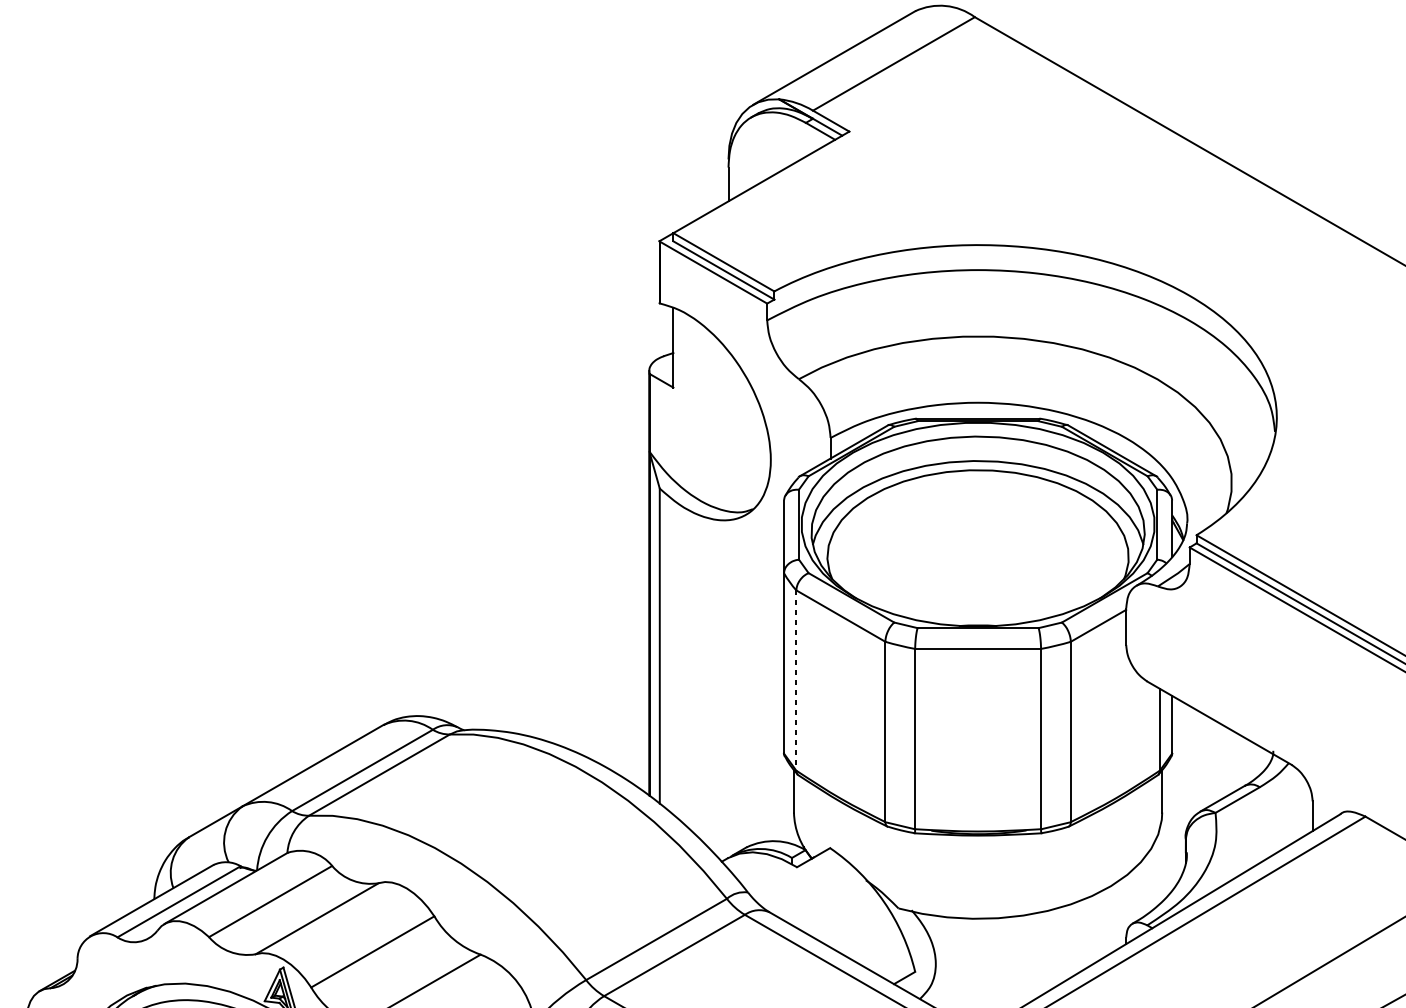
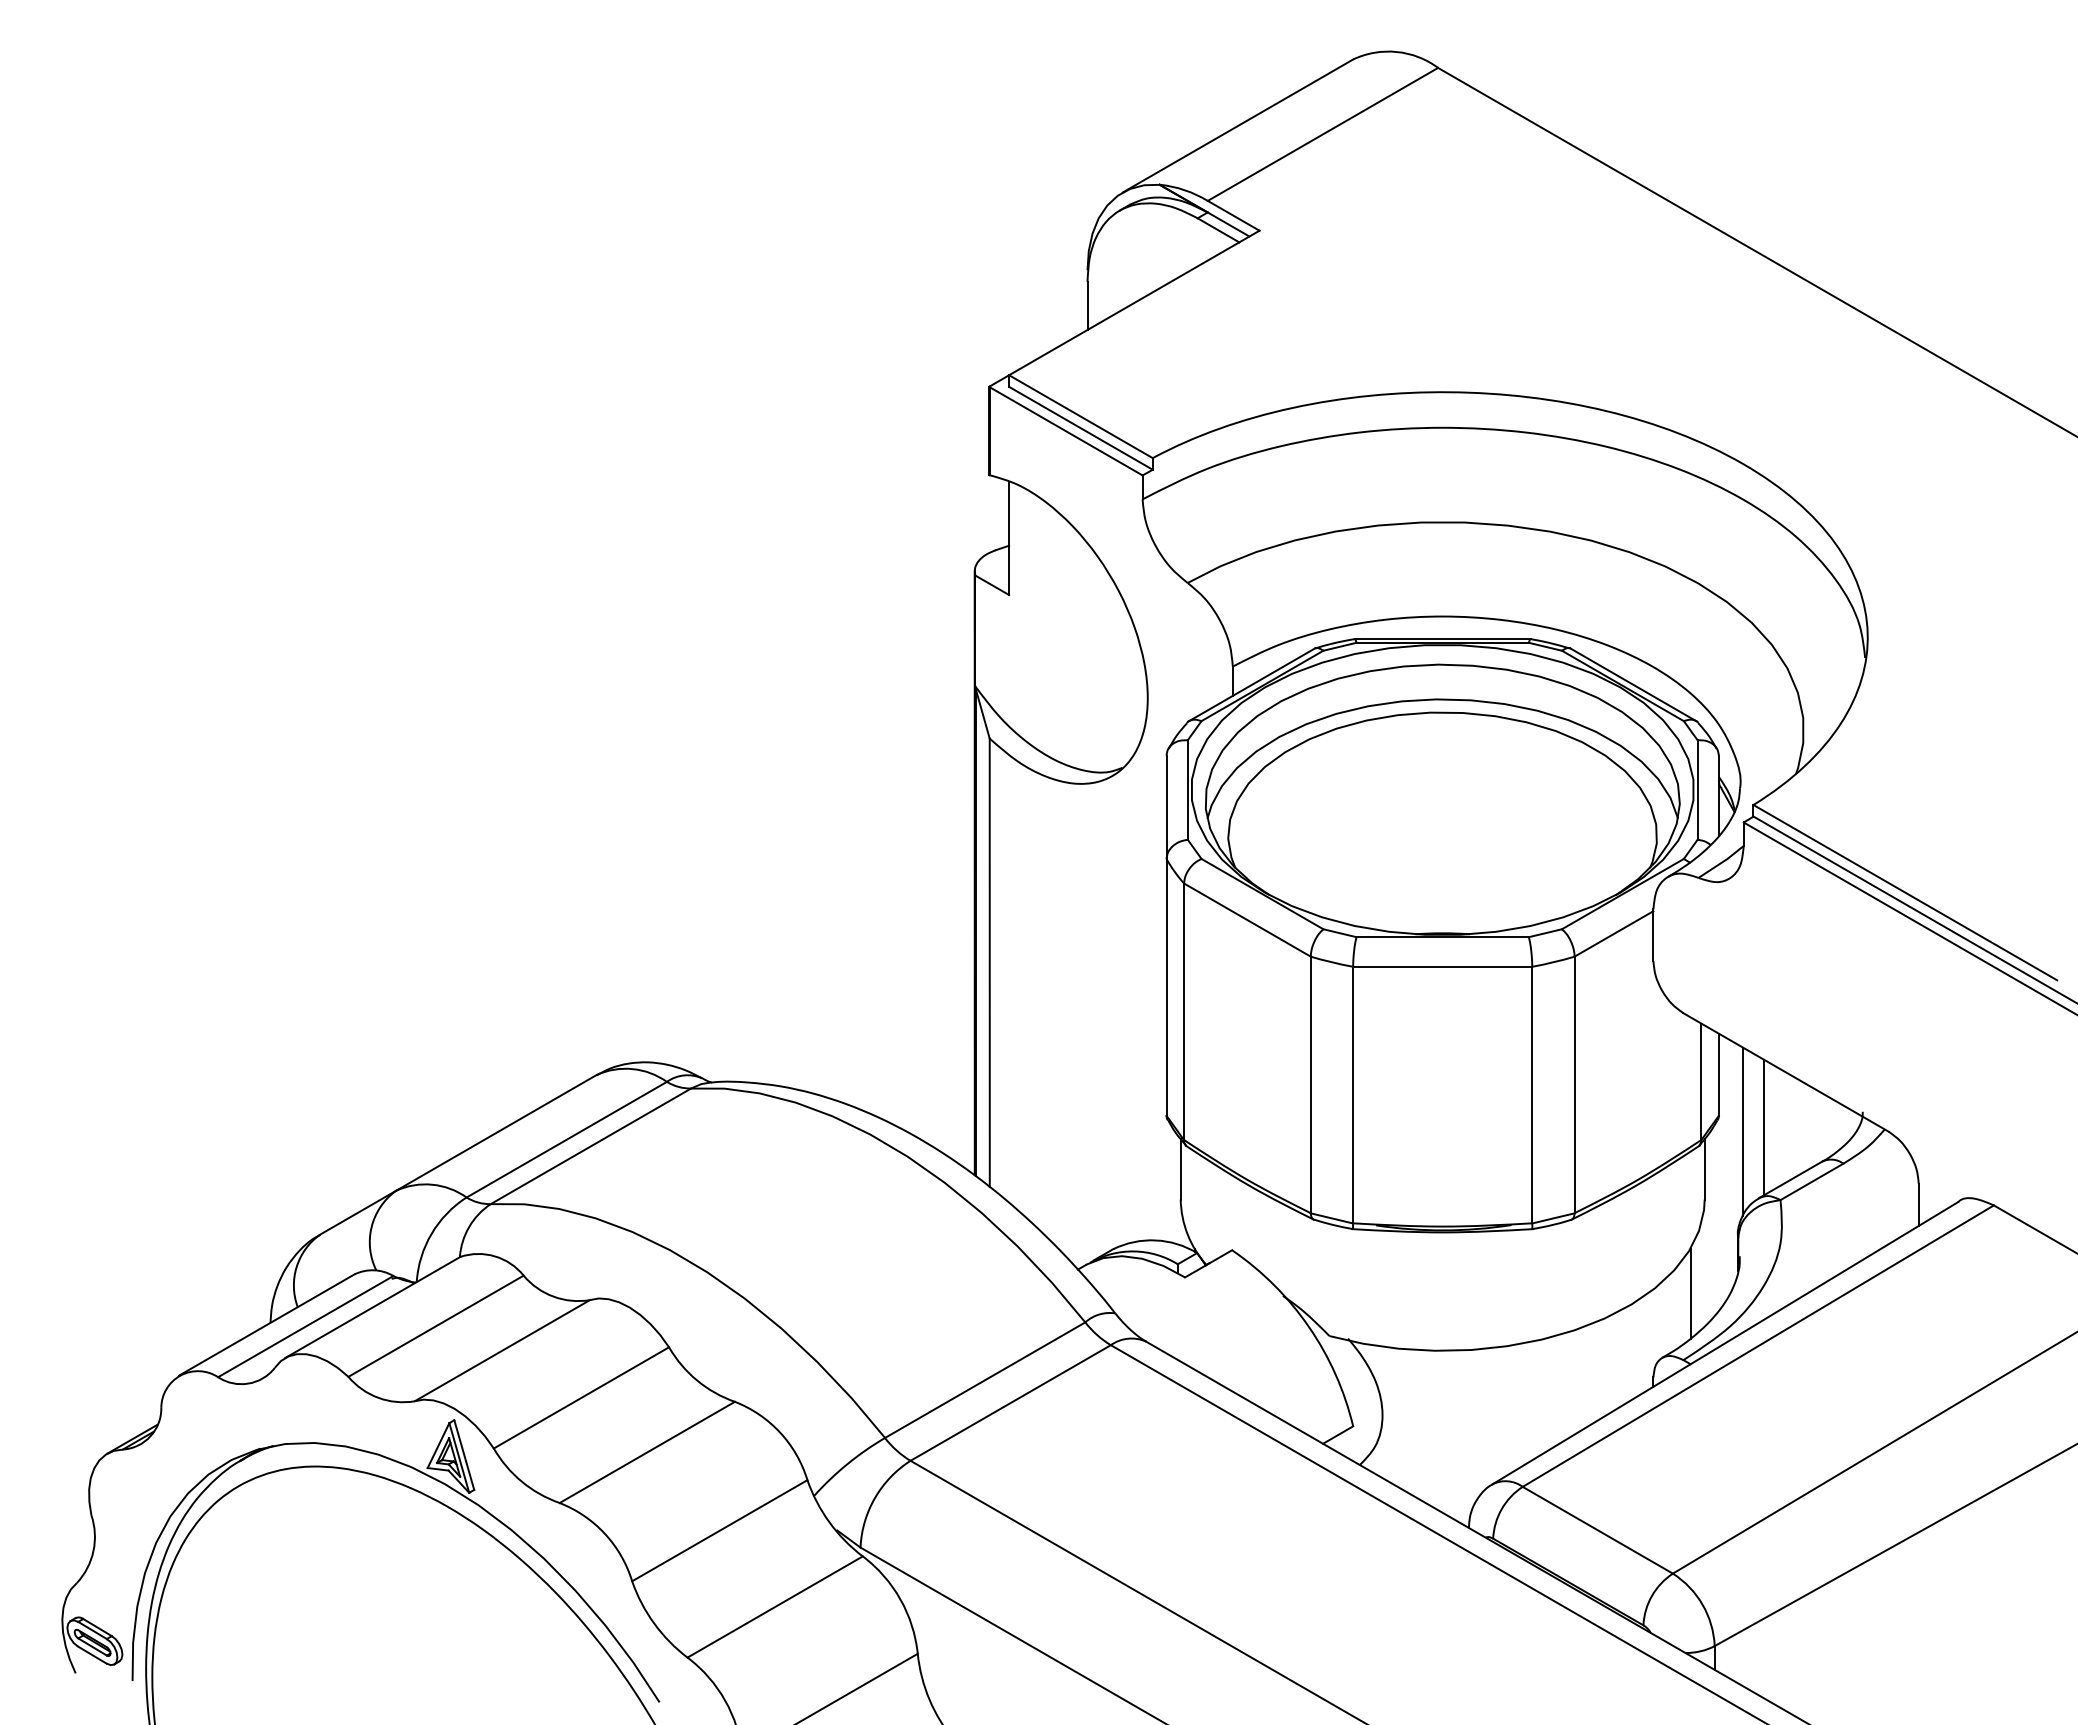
line: (796, 681) -> (1184, 1012), dashed -> solid
line: (1203, 761) -> (1763, 1127), added
line: (1189, 764) -> (1743, 1131), added
line: (1152, 878) -> (1690, 1293), added

